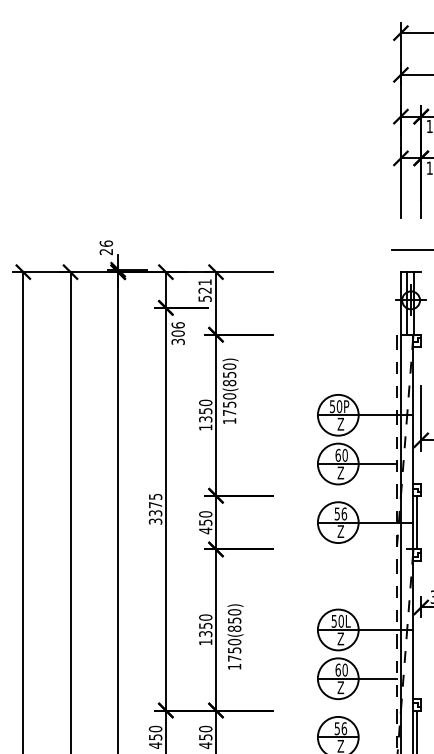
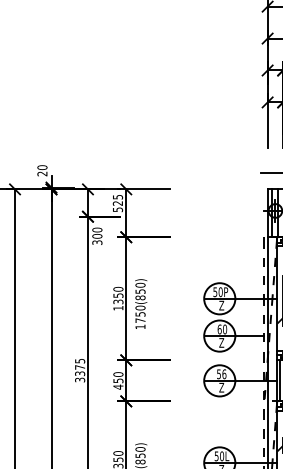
text: (105, 243) -> (41, 167), 26 -> 20
text: (204, 282) -> (117, 197), 521 -> 525
text: (177, 325) -> (96, 230), 306 -> 300
text: (230, 390) -> (141, 303), moved

